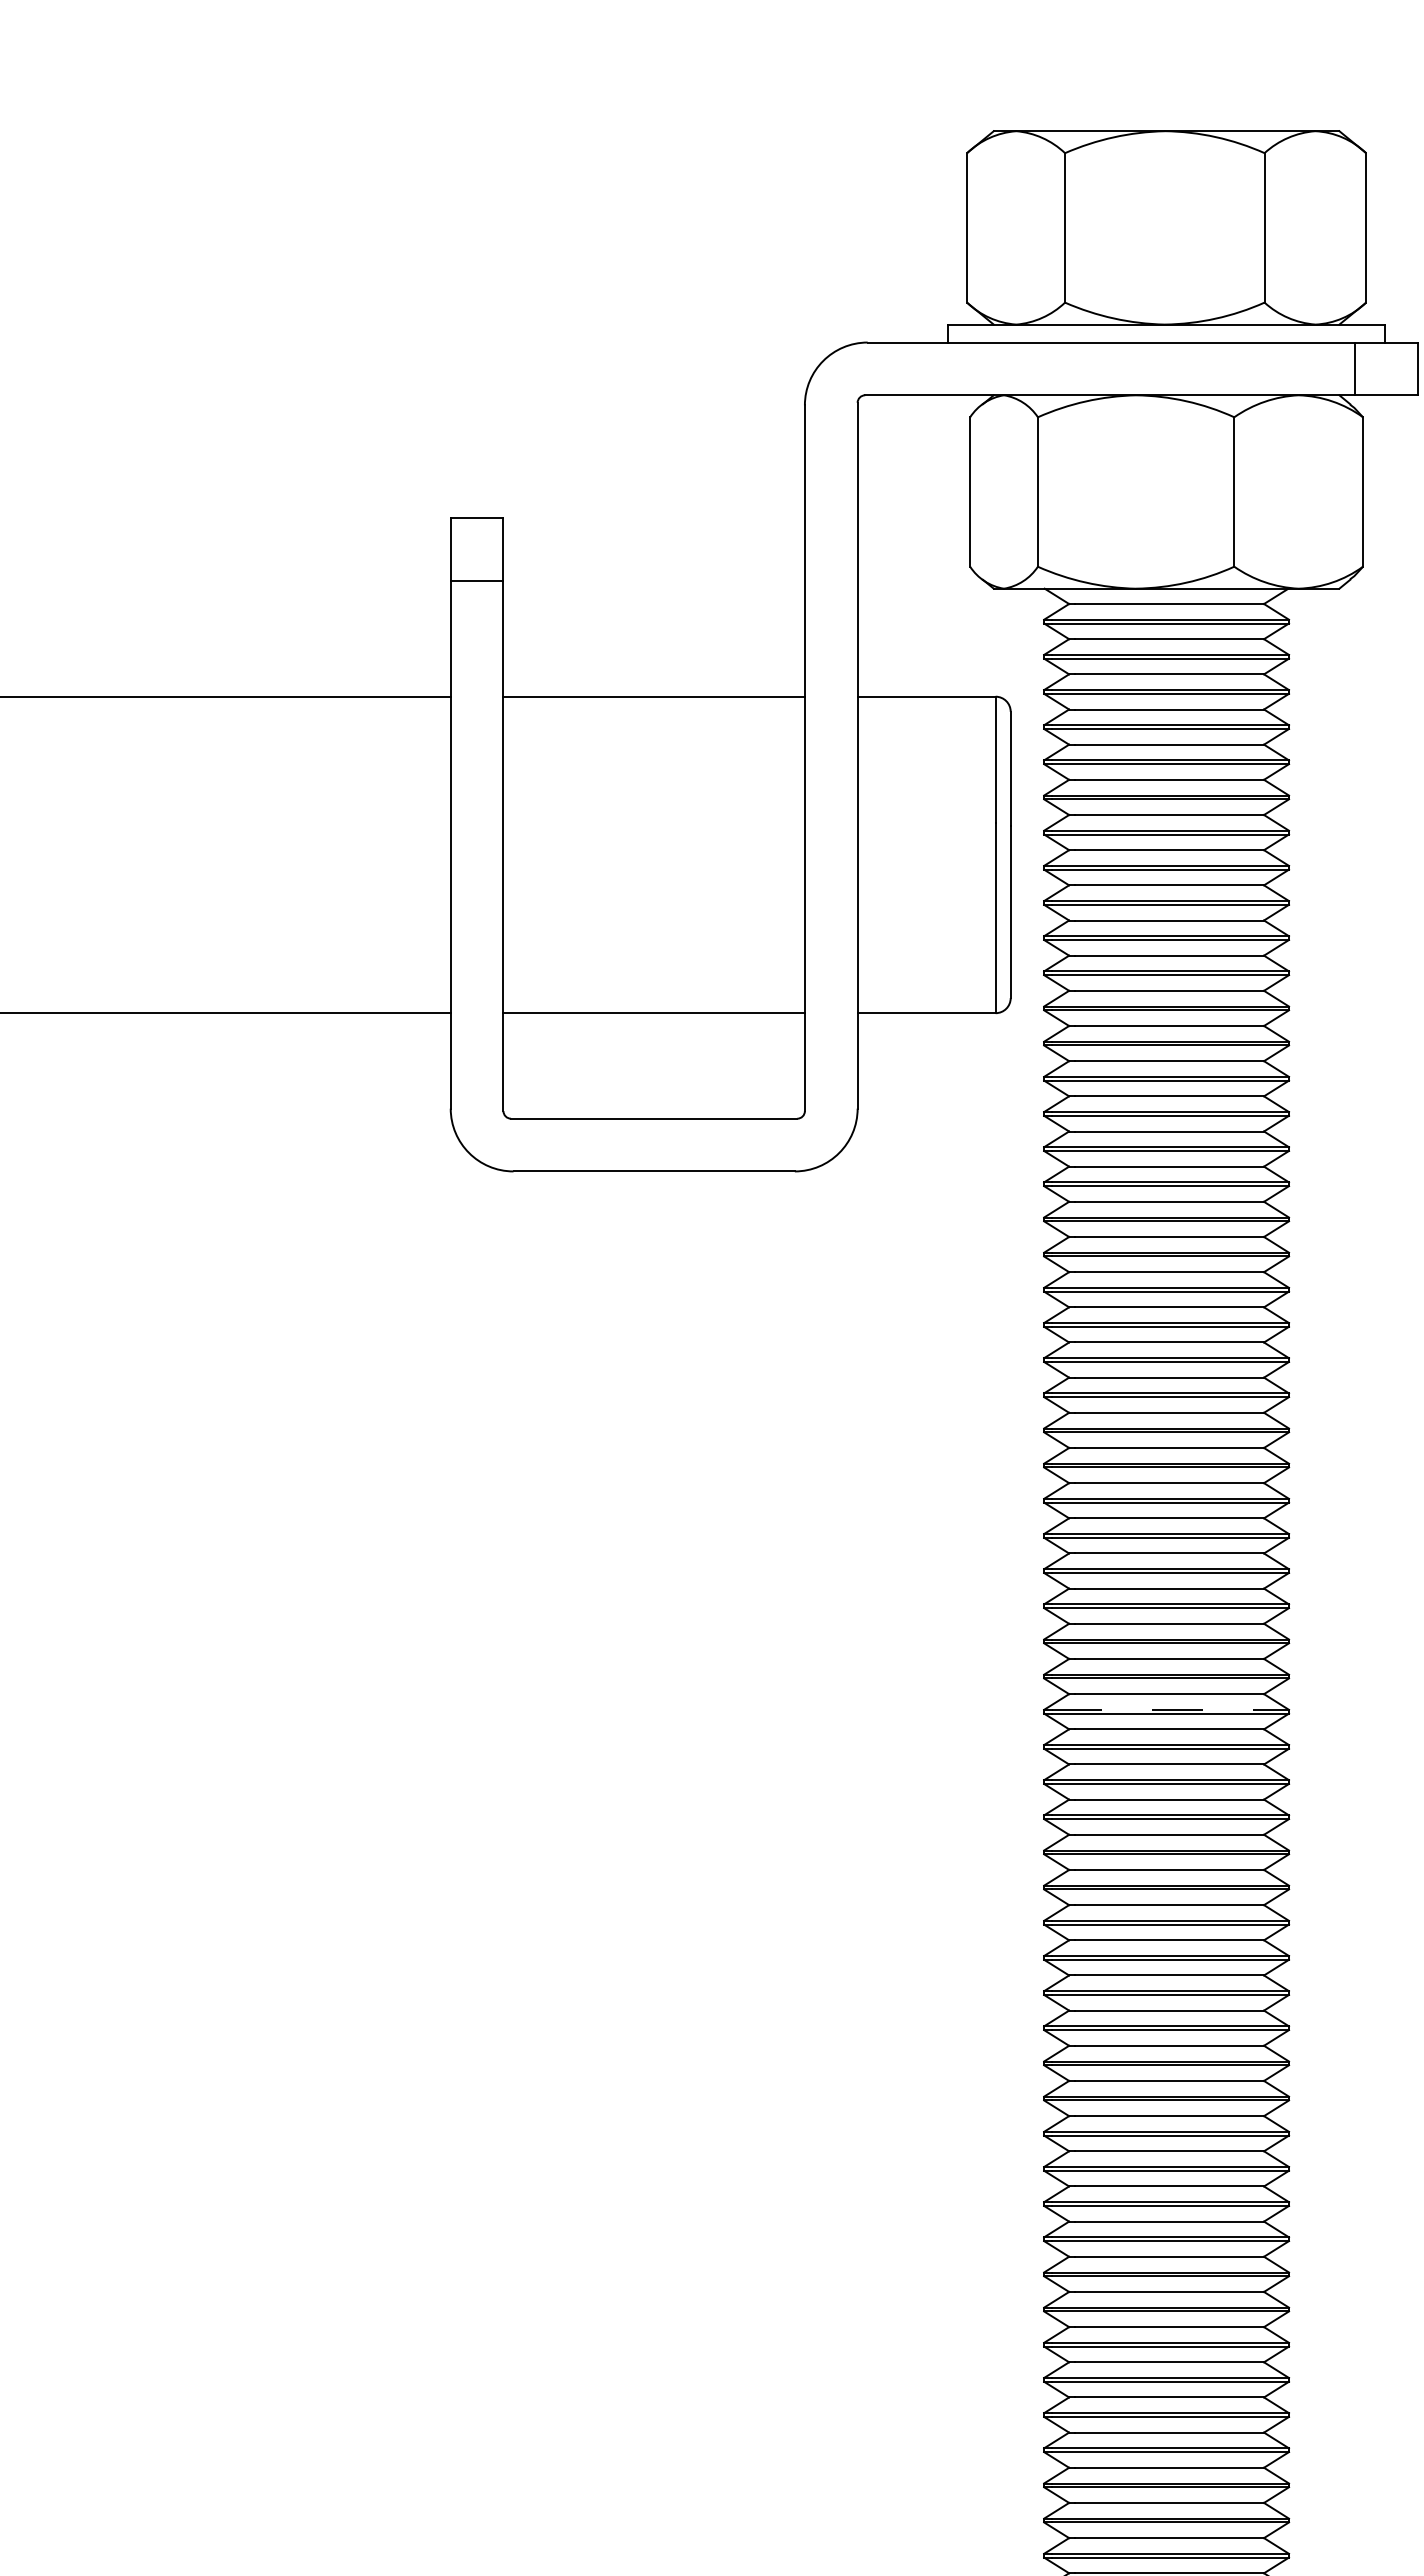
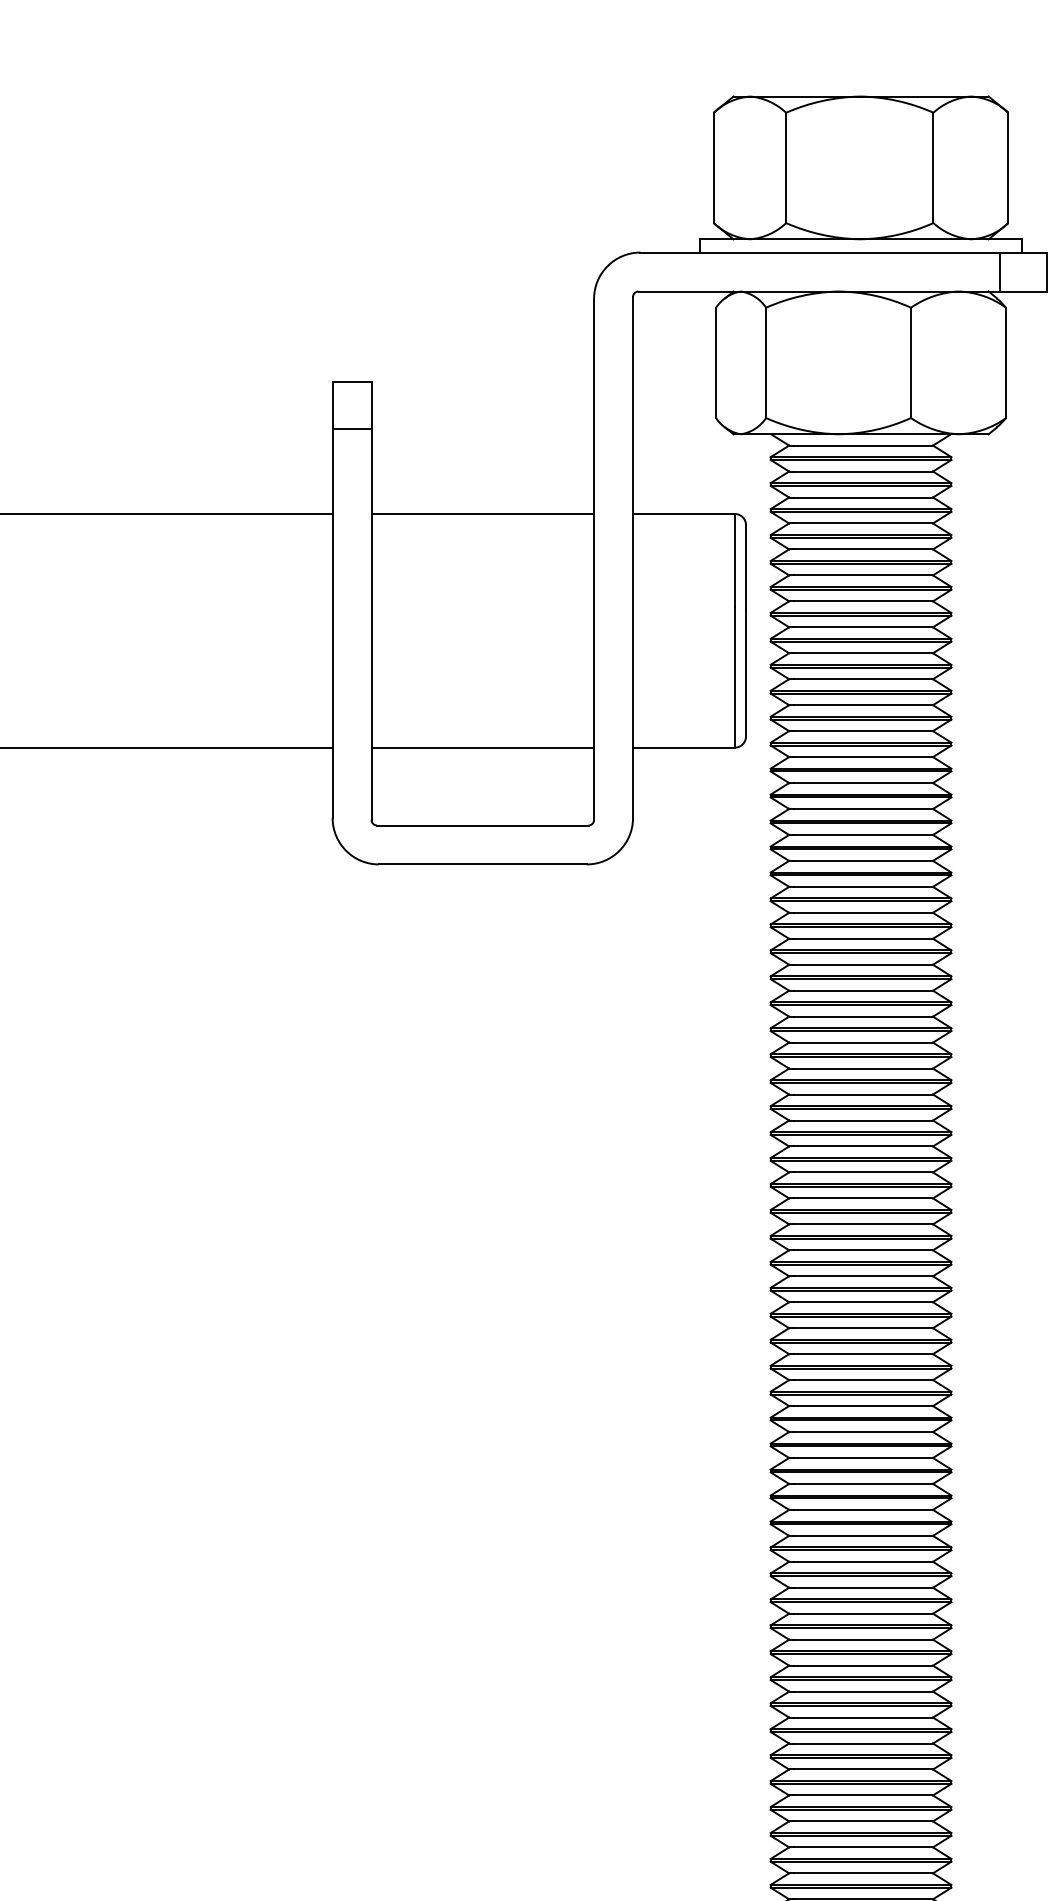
line: (1170, 1709) -> (863, 1261), dashed -> solid

